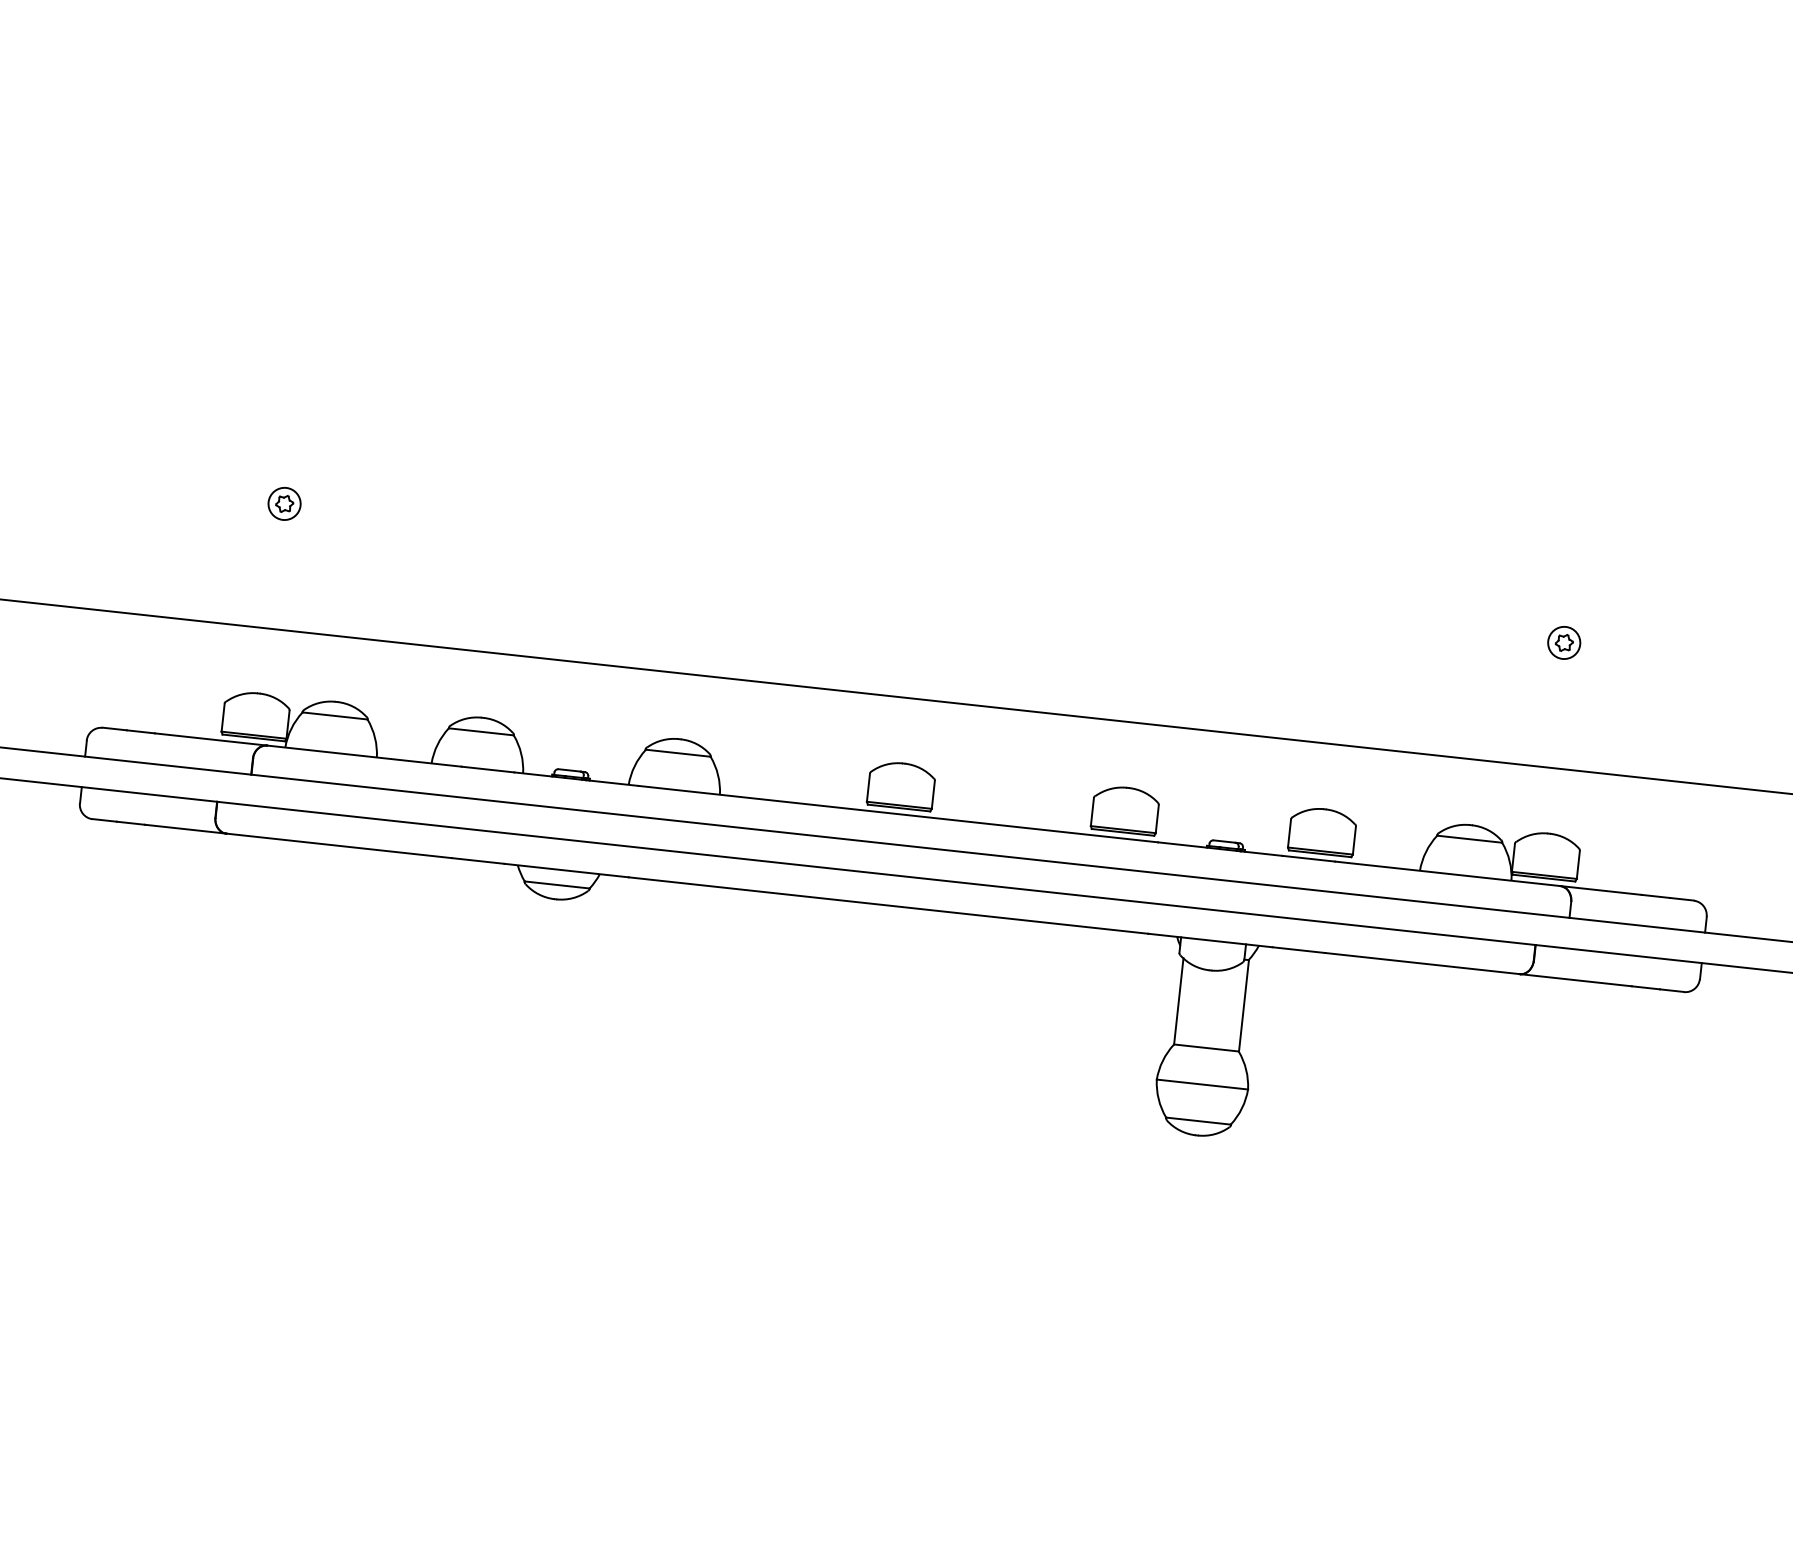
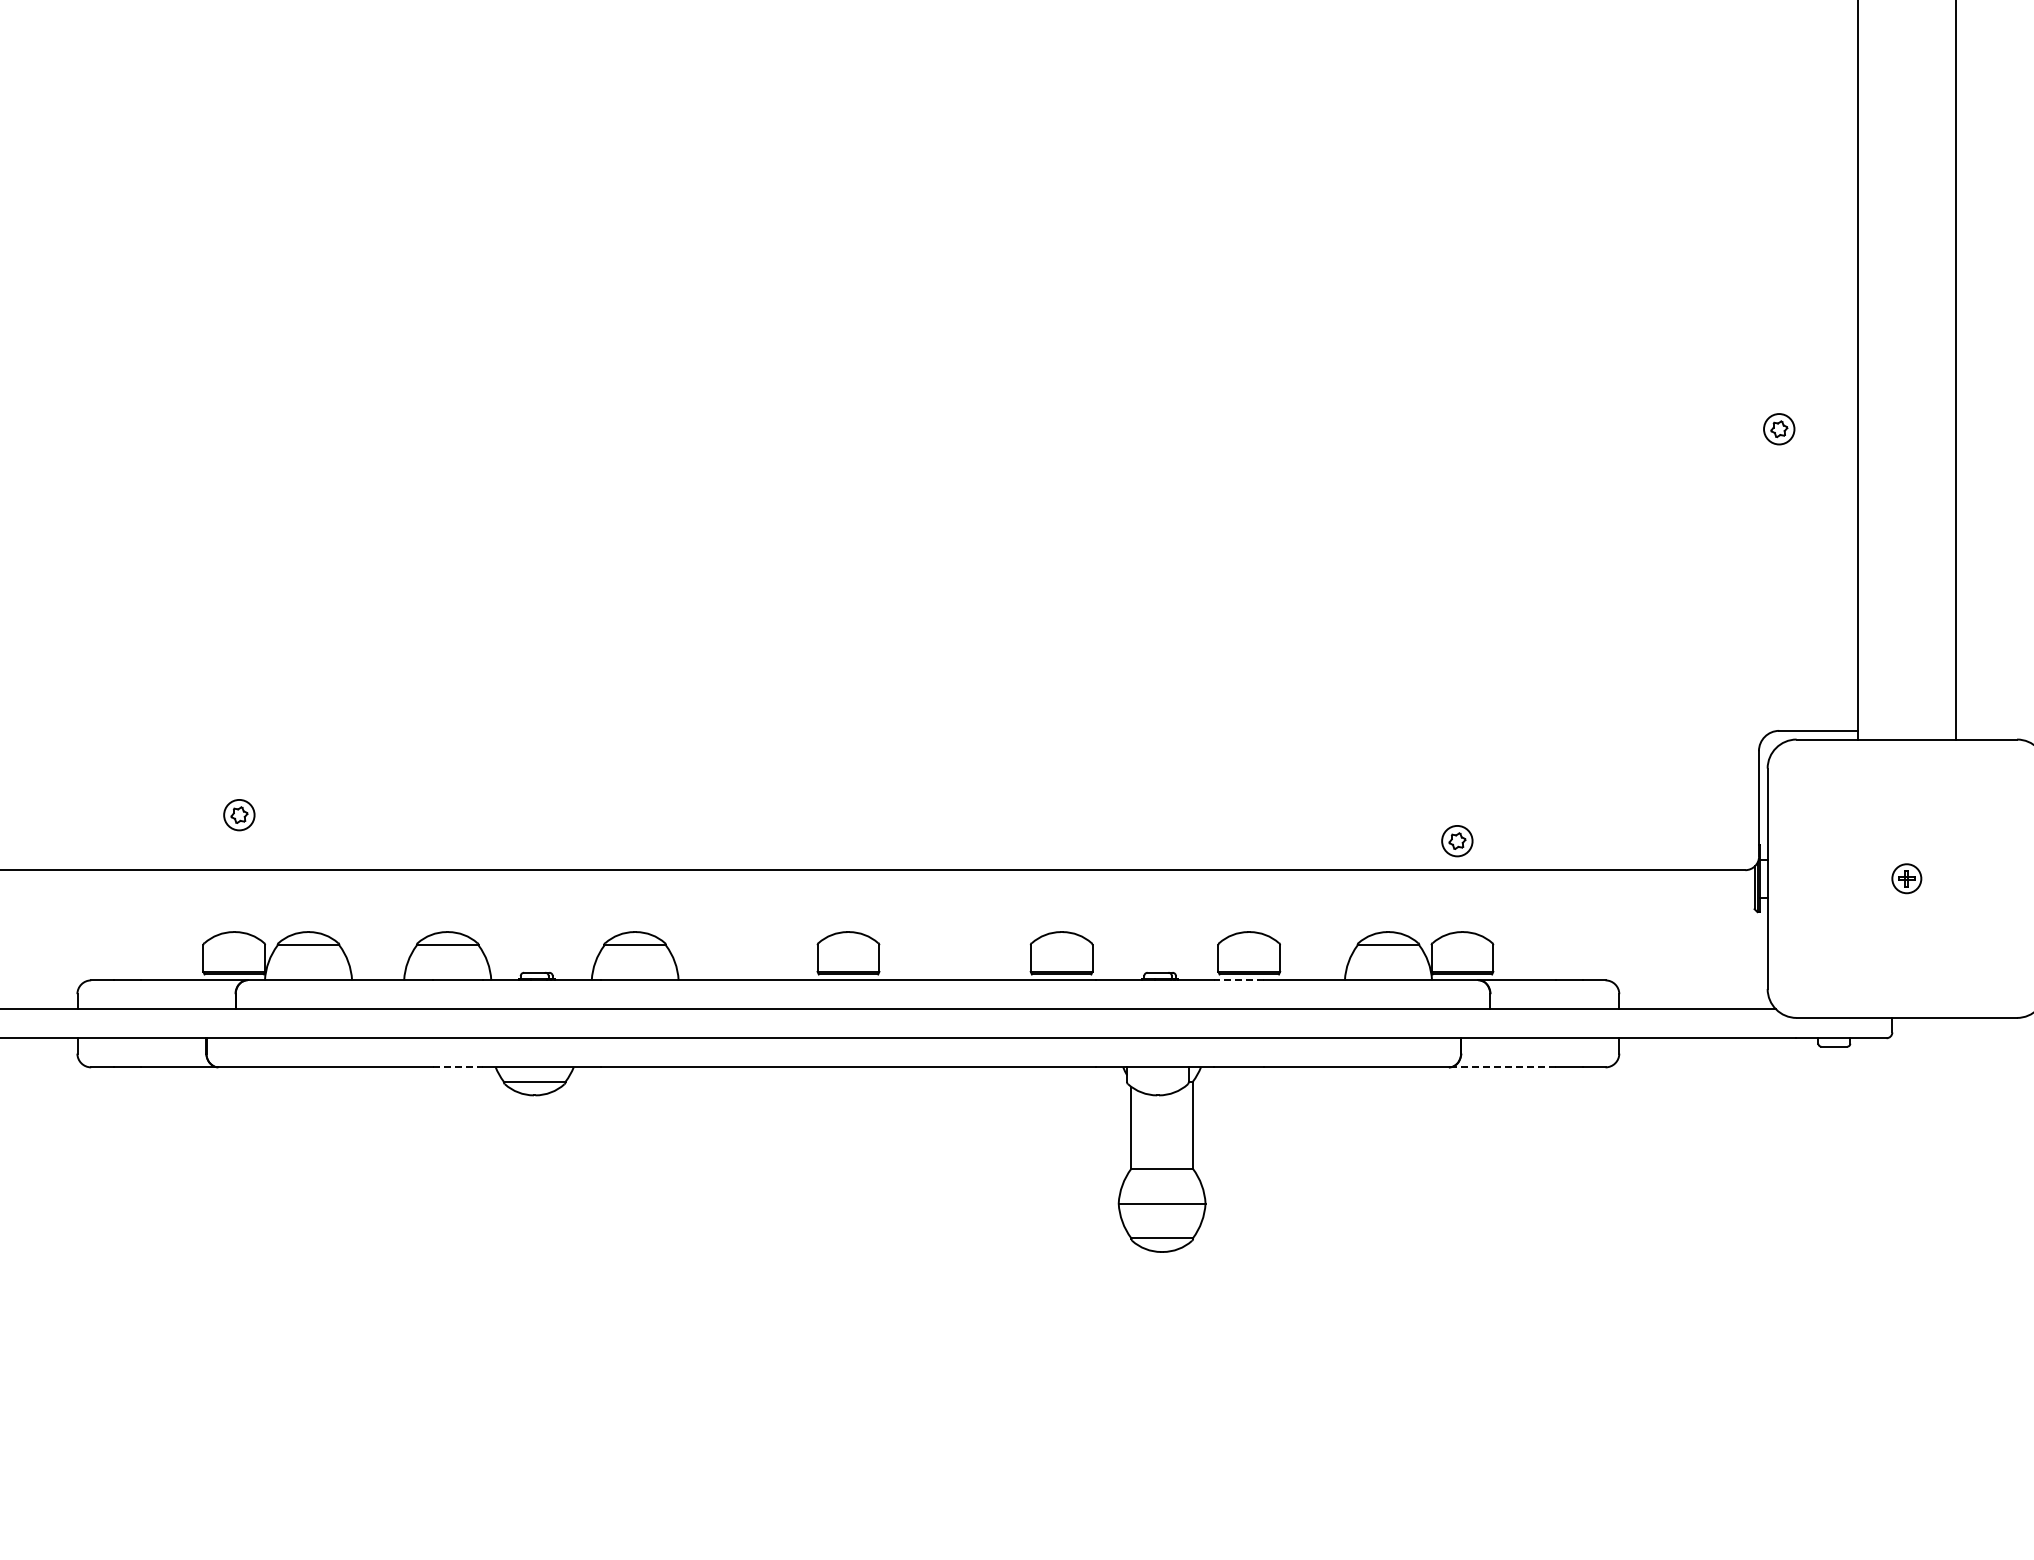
part: (284, 504) -> (239, 815), moved
part: (1564, 643) -> (1457, 841), moved
line: (1308, 858) -> (1238, 980), solid -> dashed
line: (478, 861) -> (458, 1067), solid -> dashed
line: (1575, 980) -> (1502, 1067), solid -> dashed

